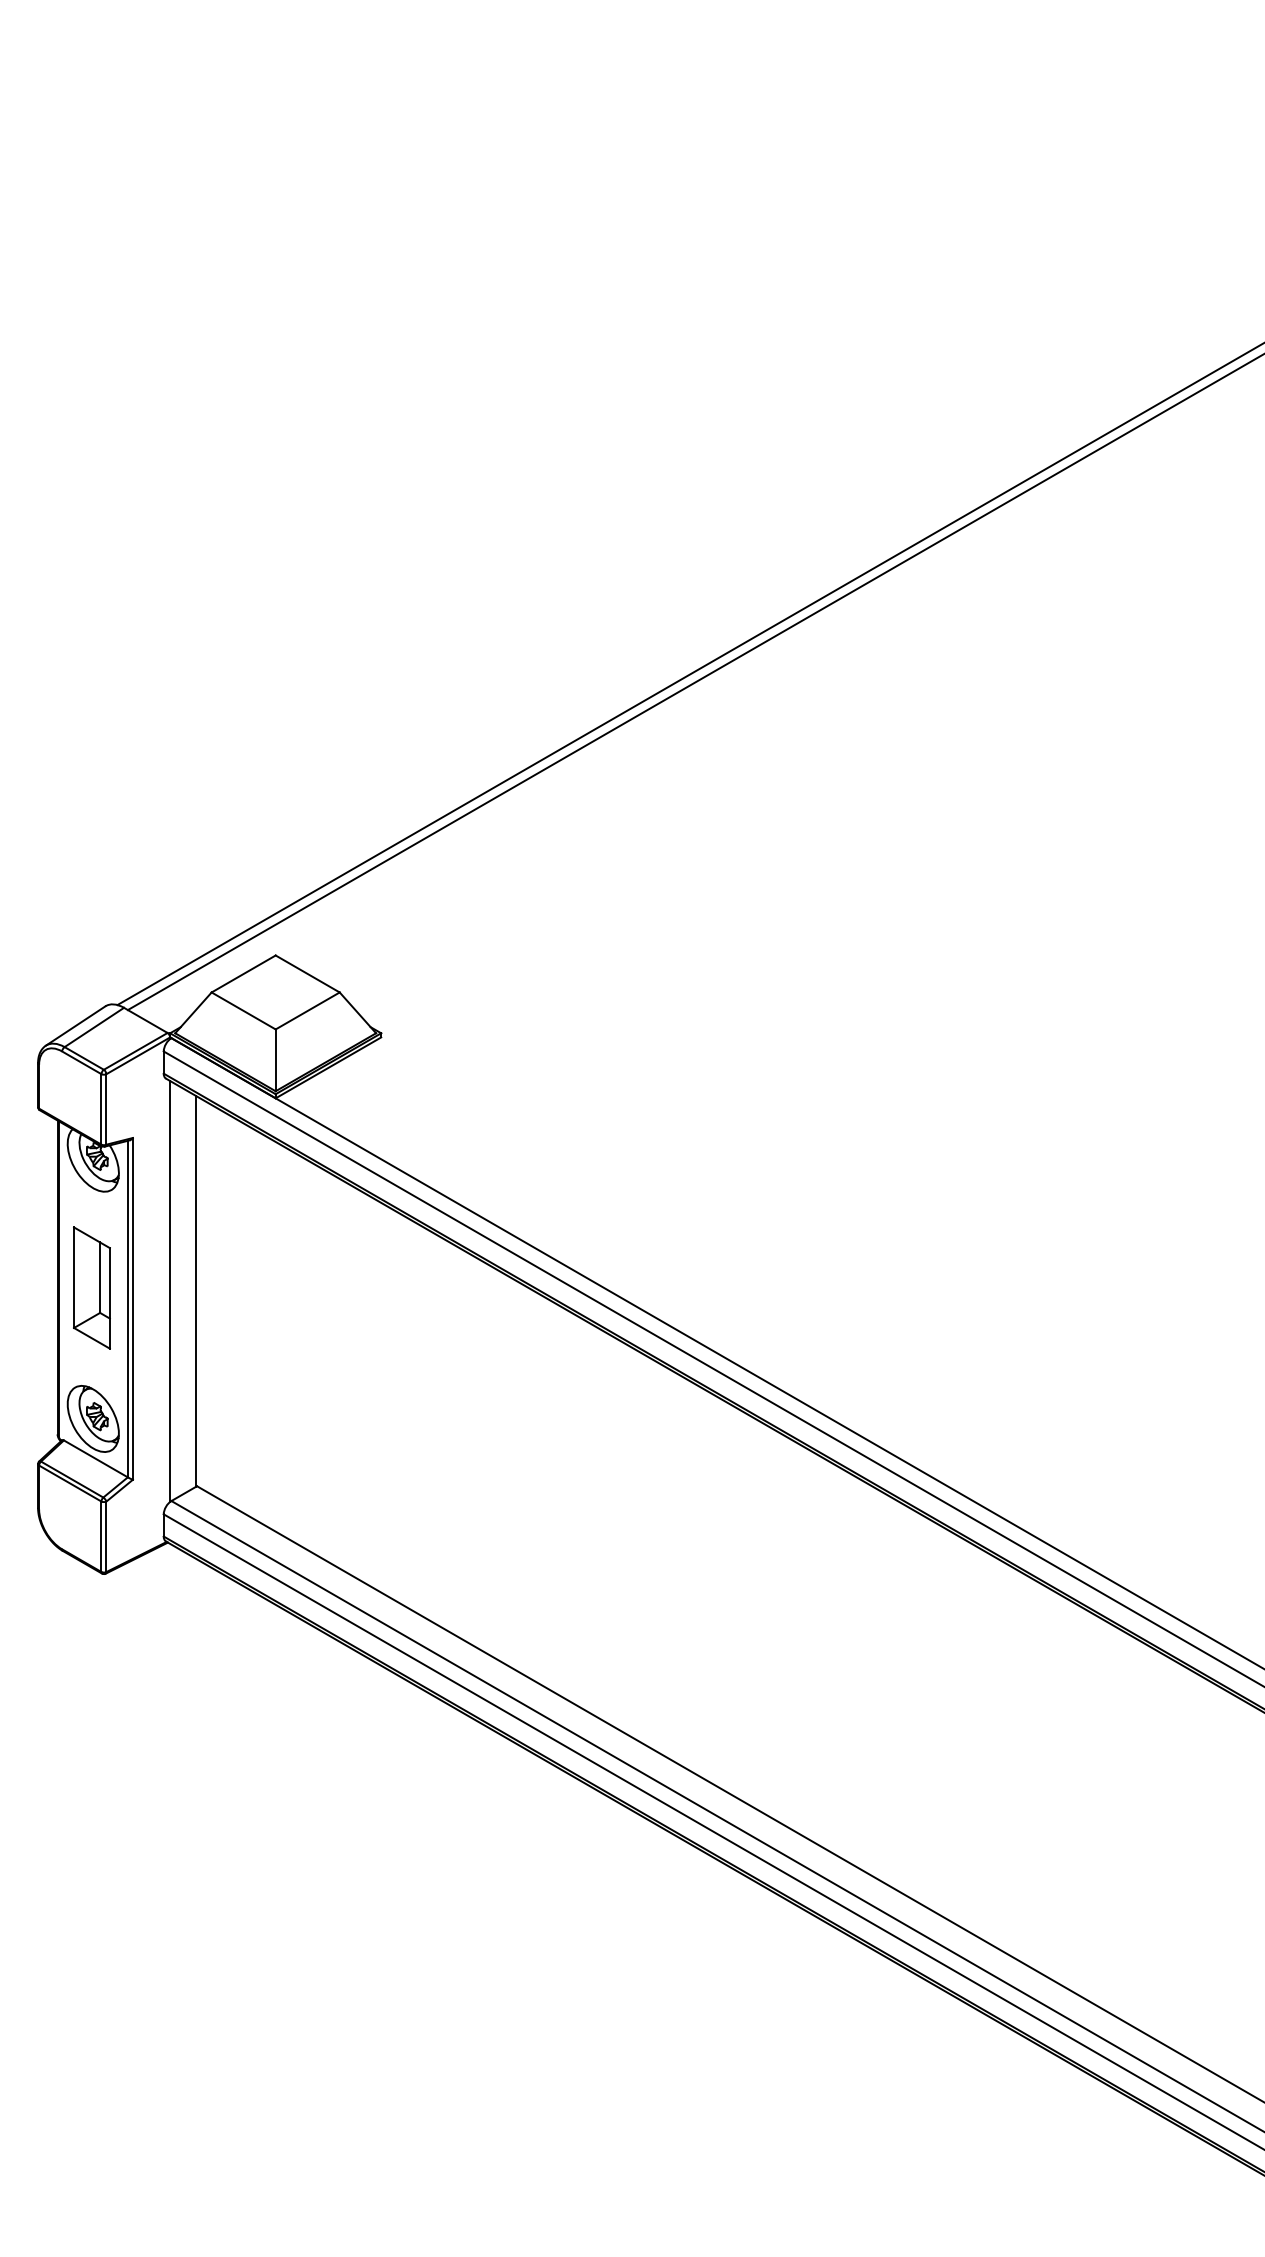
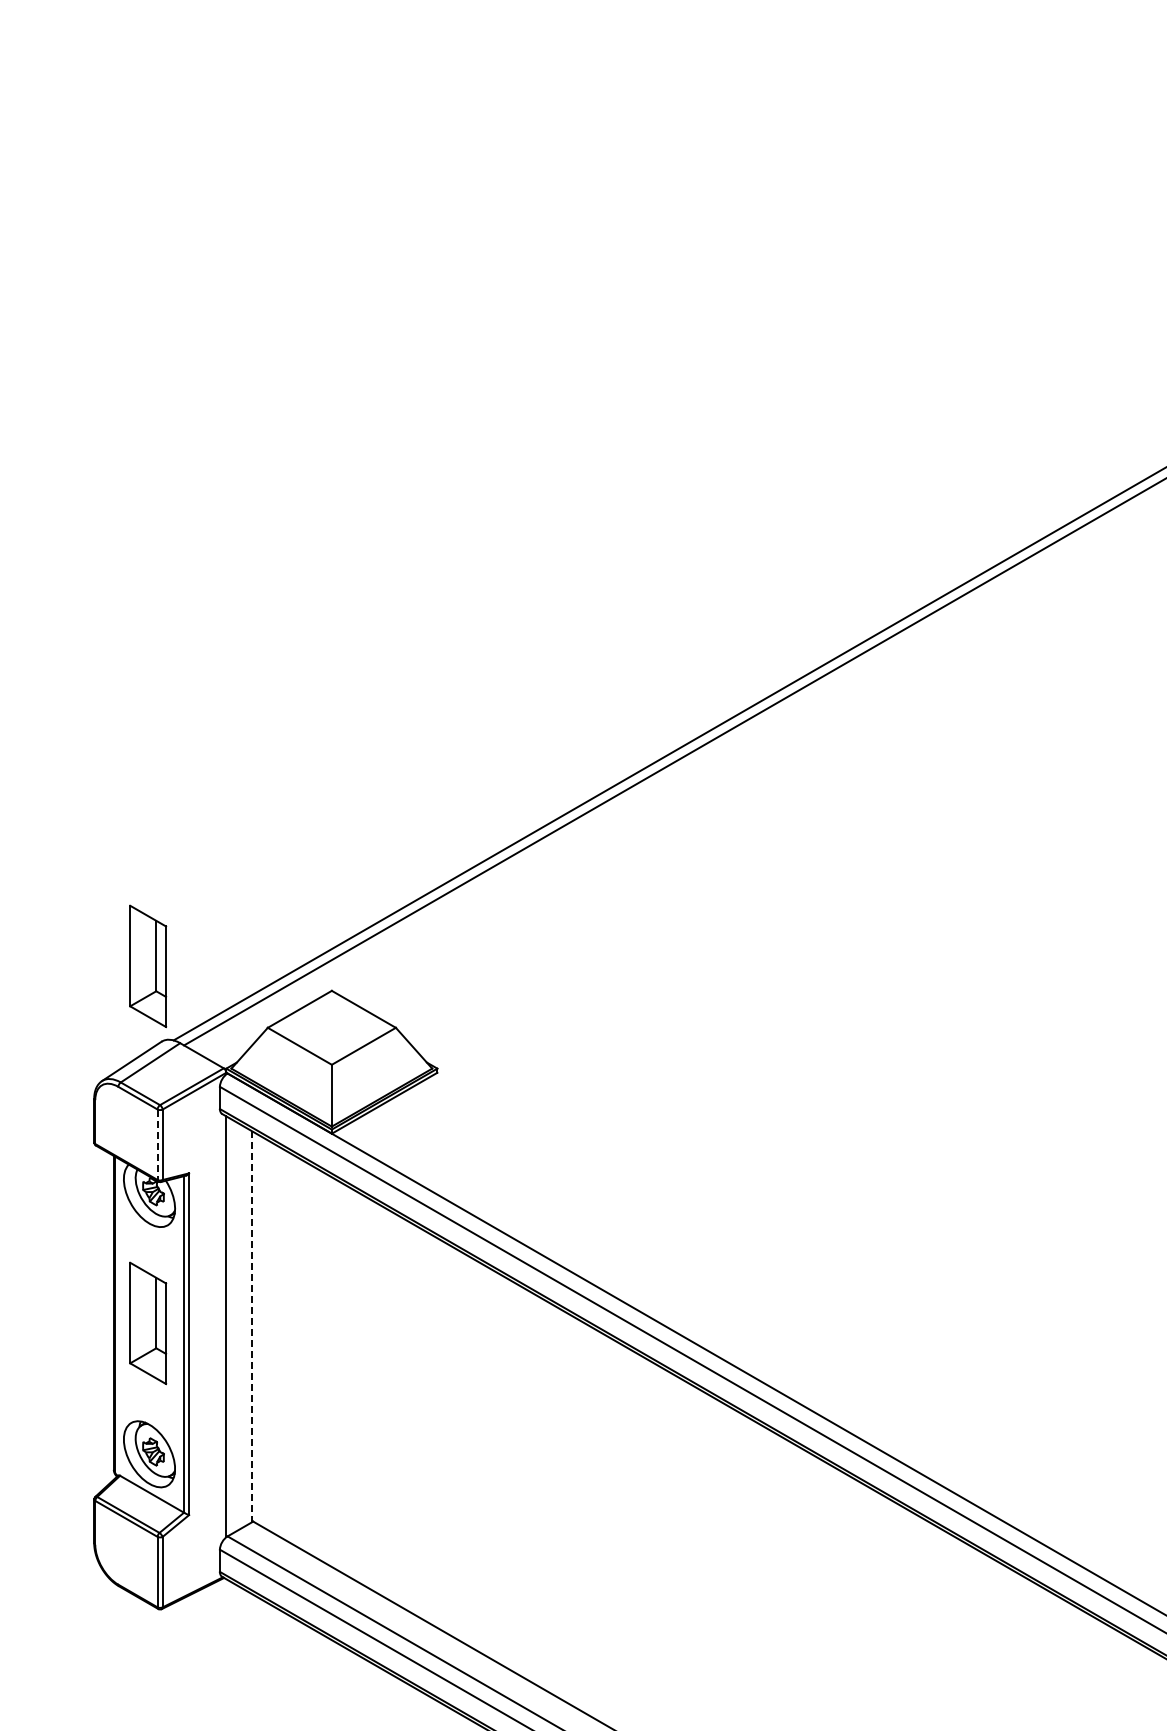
part: (91, 930) -> (147, 965), added
line: (101, 1109) -> (157, 1144), solid -> dashed
line: (195, 1291) -> (251, 1326), solid -> dashed

